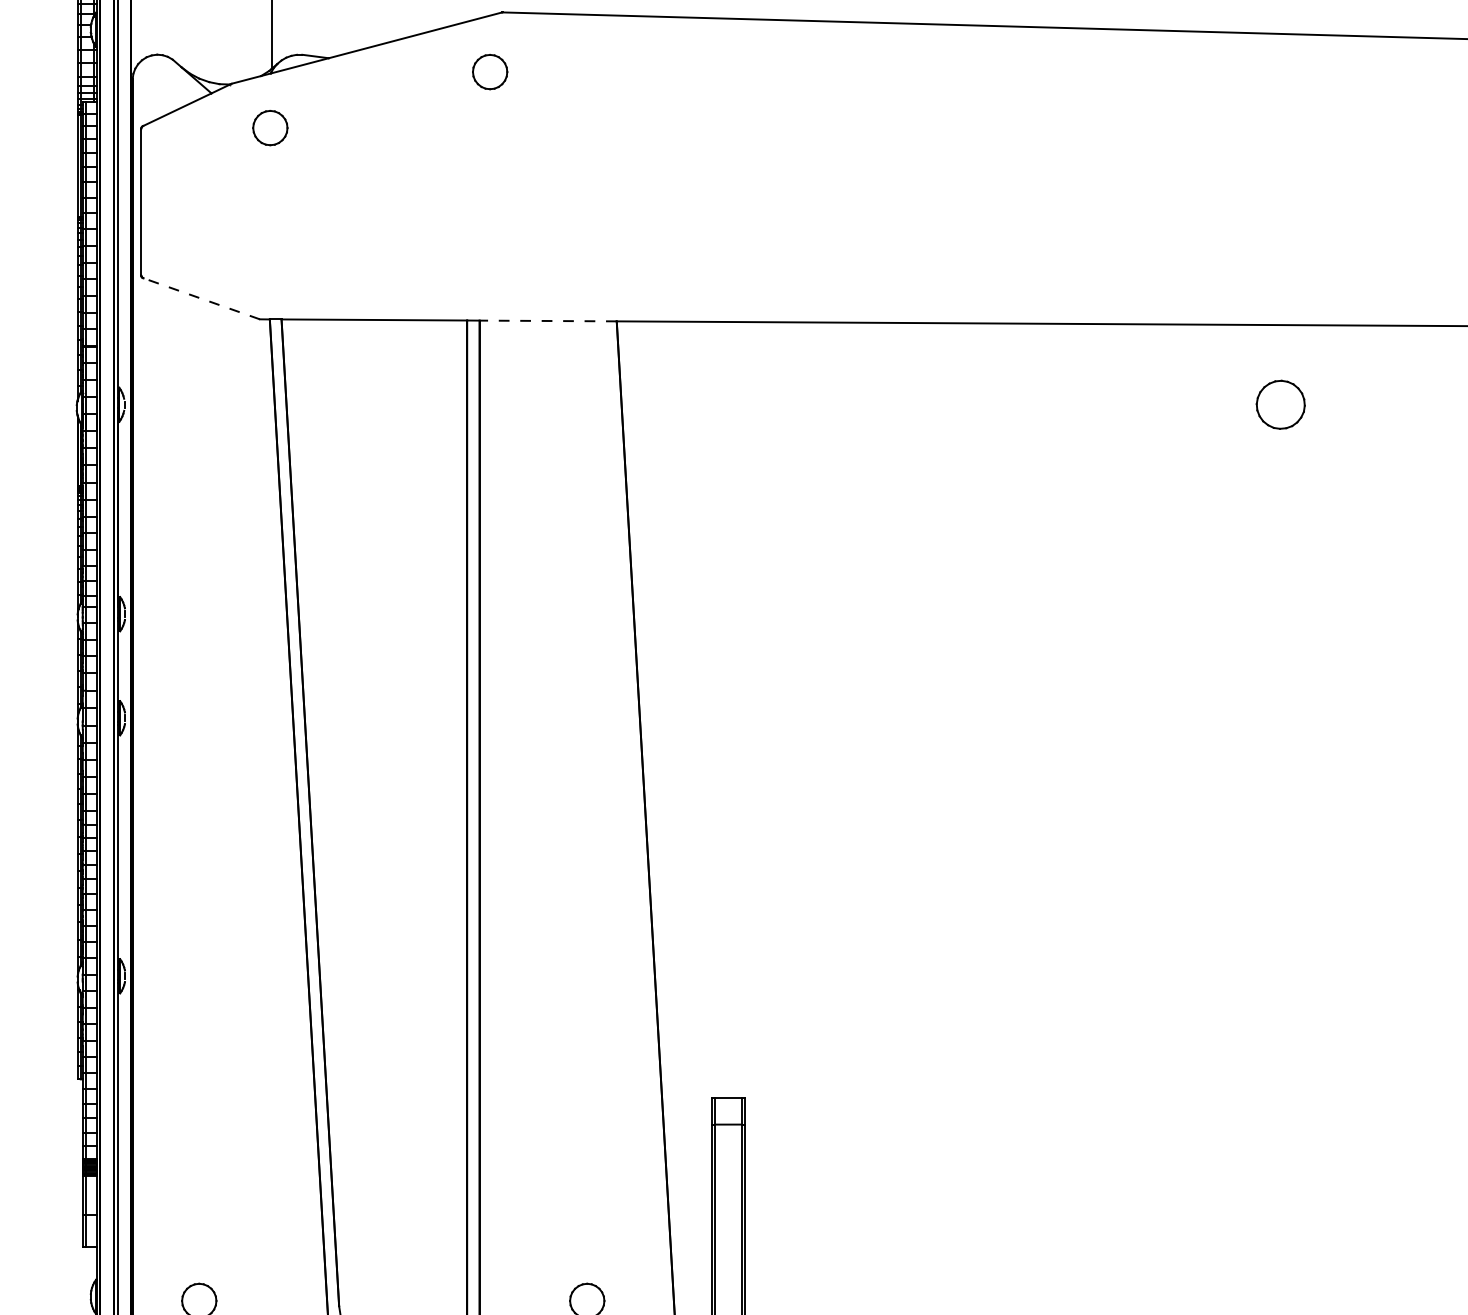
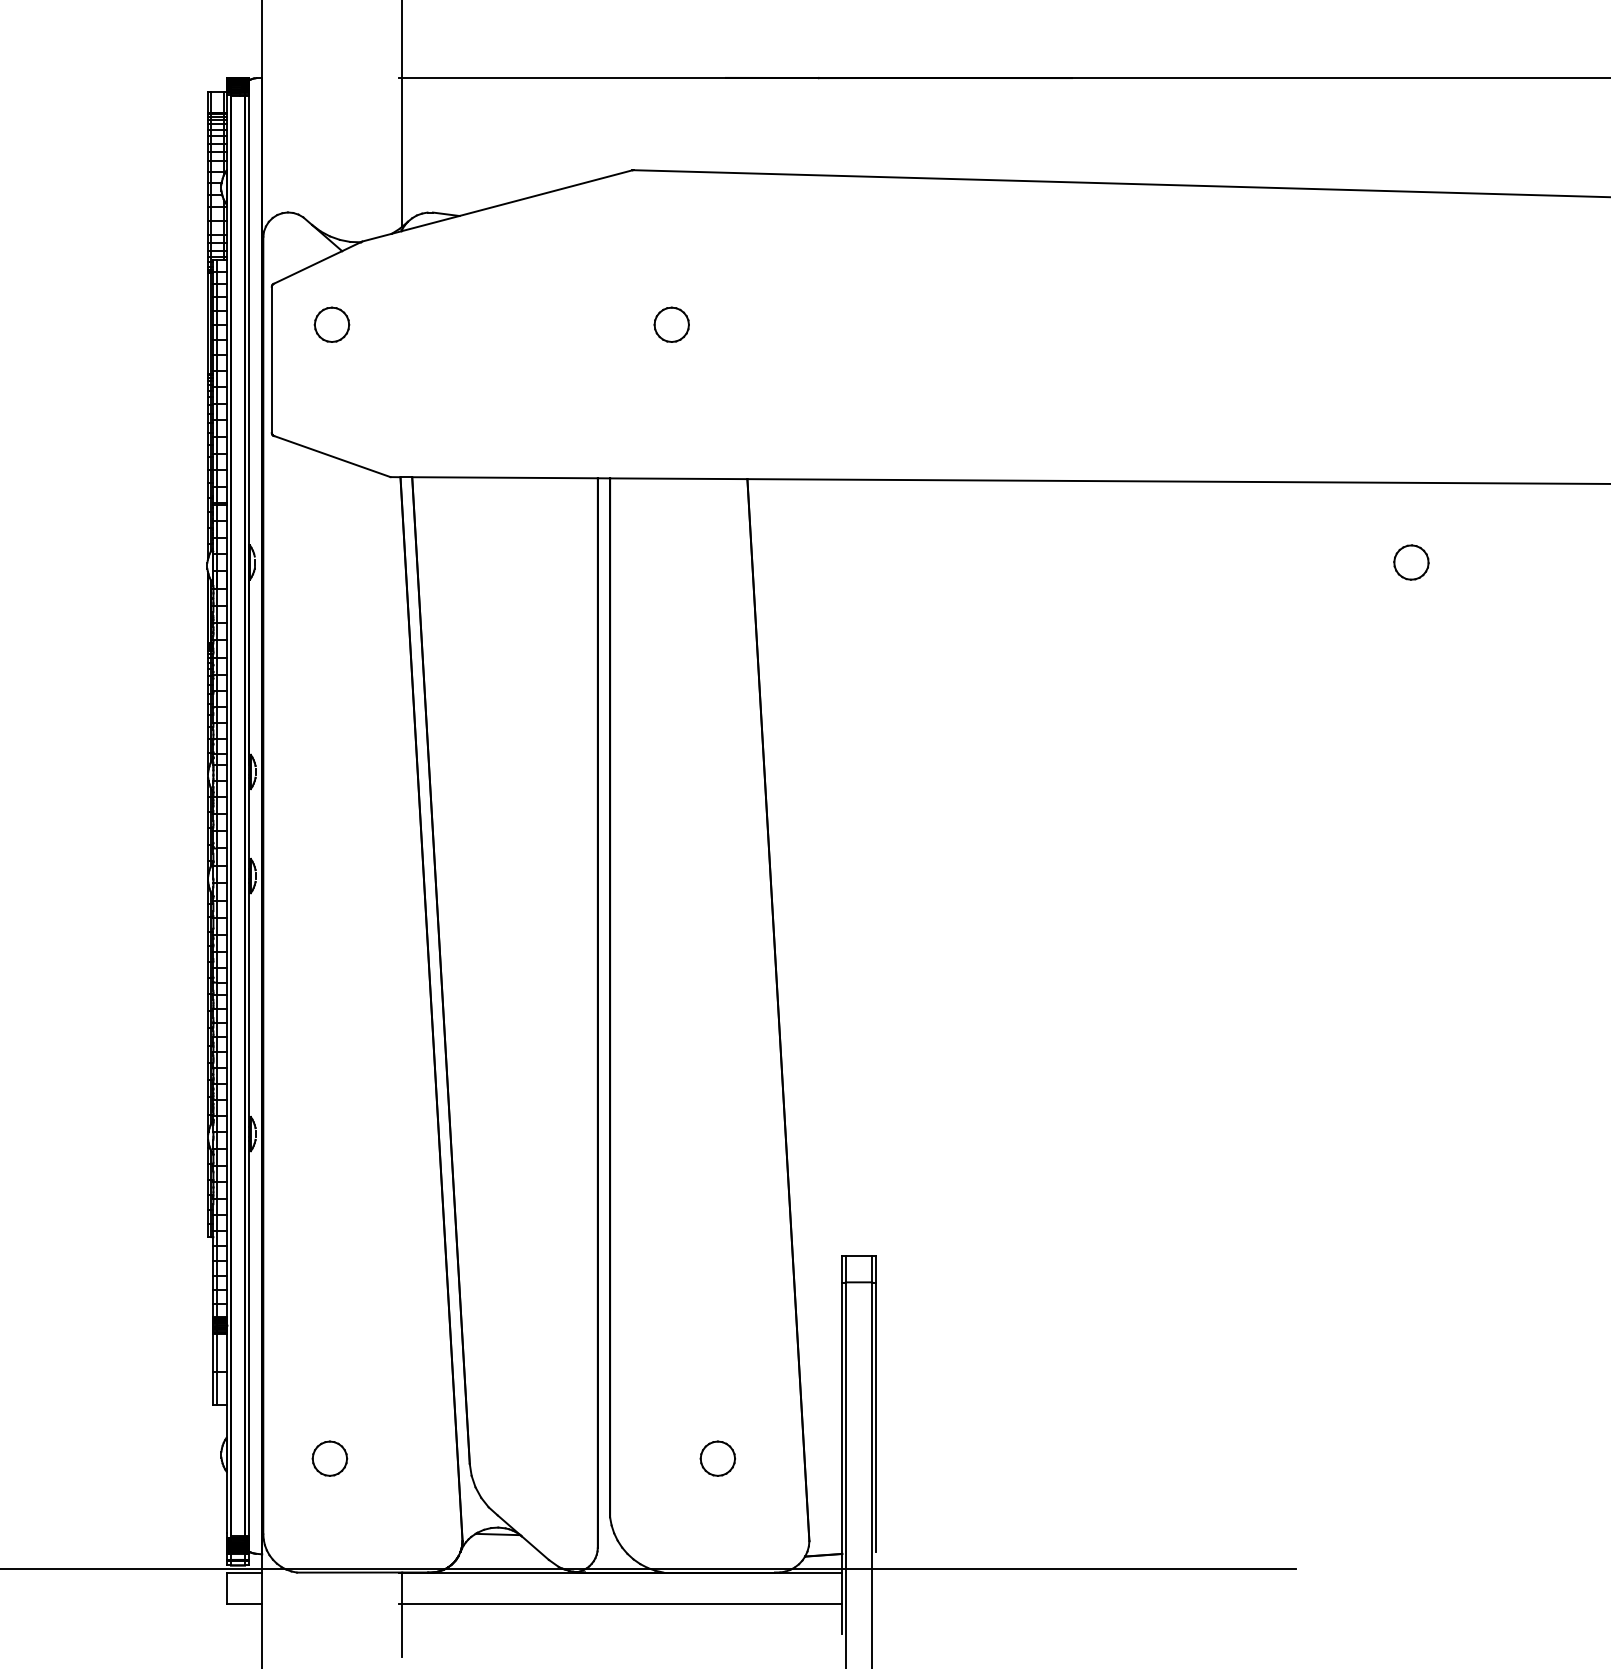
part: (489, 71) -> (671, 324), moved
part: (269, 127) -> (331, 324), moved
line: (201, 298) -> (332, 456), dashed -> solid
line: (547, 320) -> (678, 478), dashed -> solid
part: (1280, 404) -> (1411, 562), size x0.71

